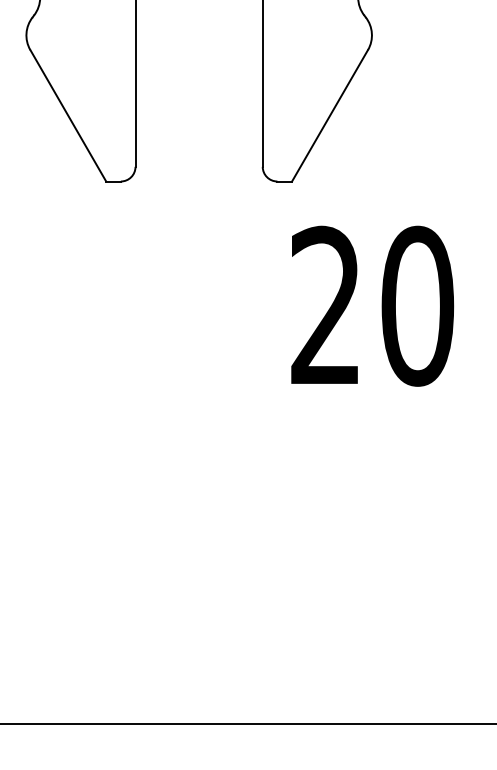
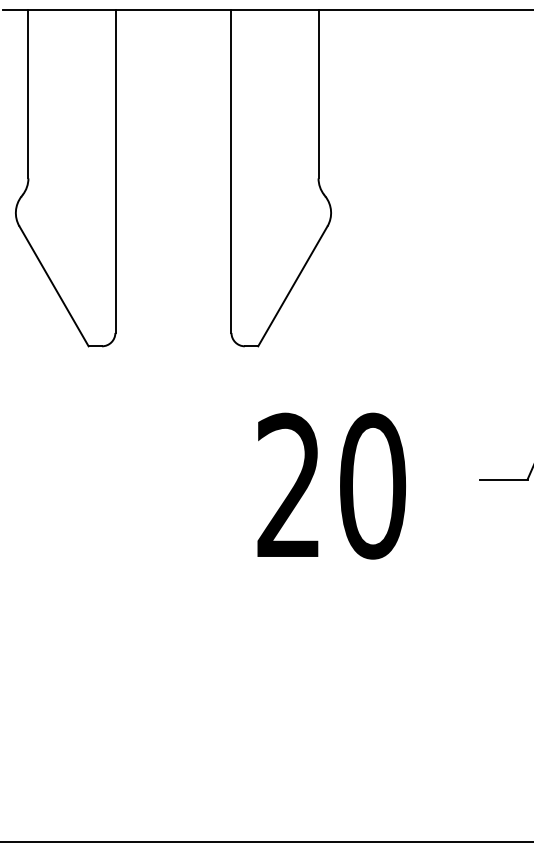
text: (372, 305) -> (331, 485), moved

